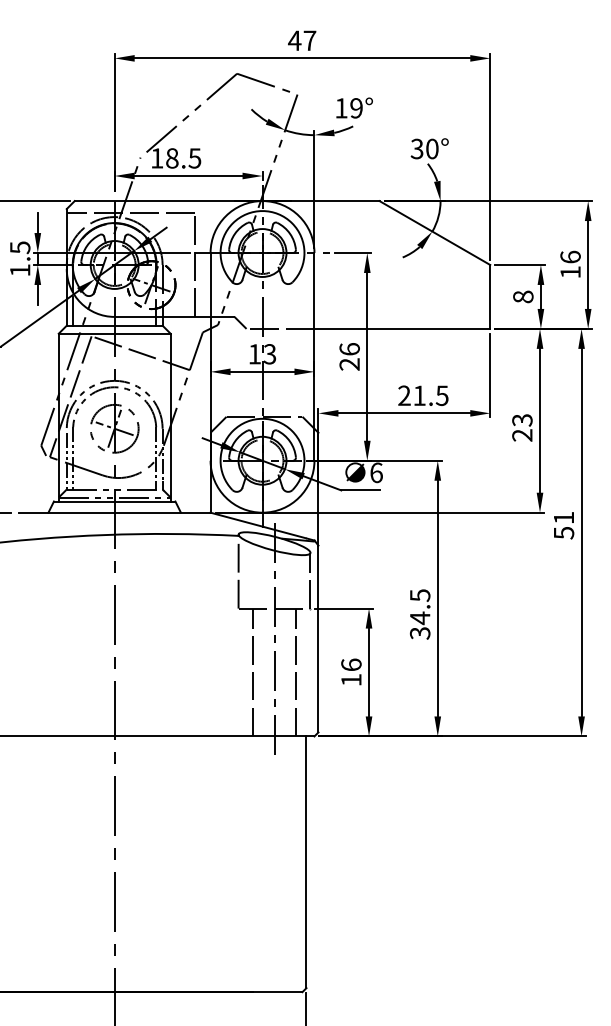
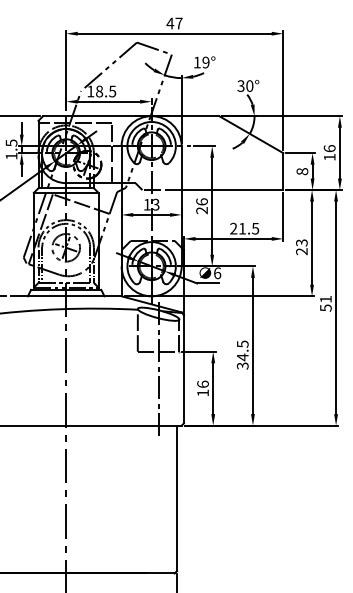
line: (251, 672) -> (145, 388), removed
line: (296, 672) -> (171, 388), removed

